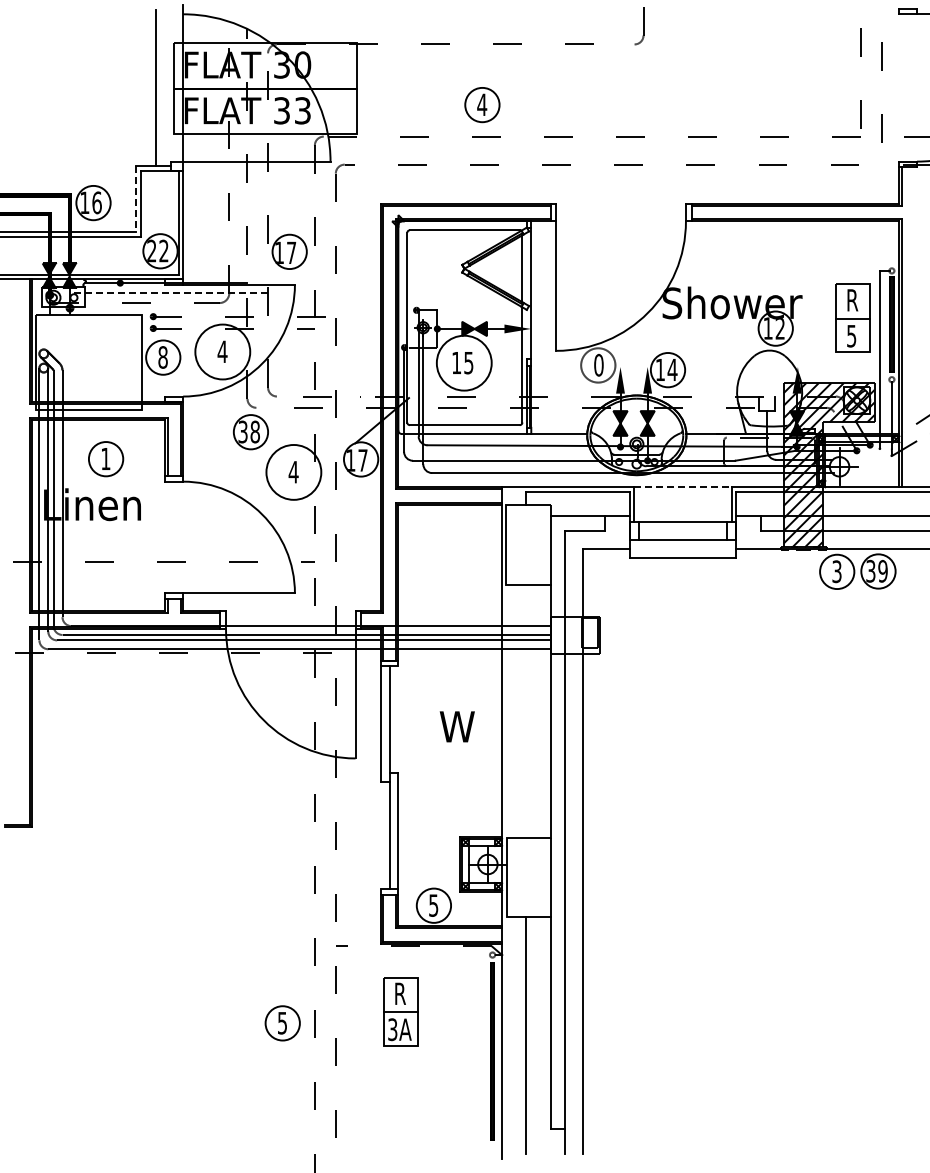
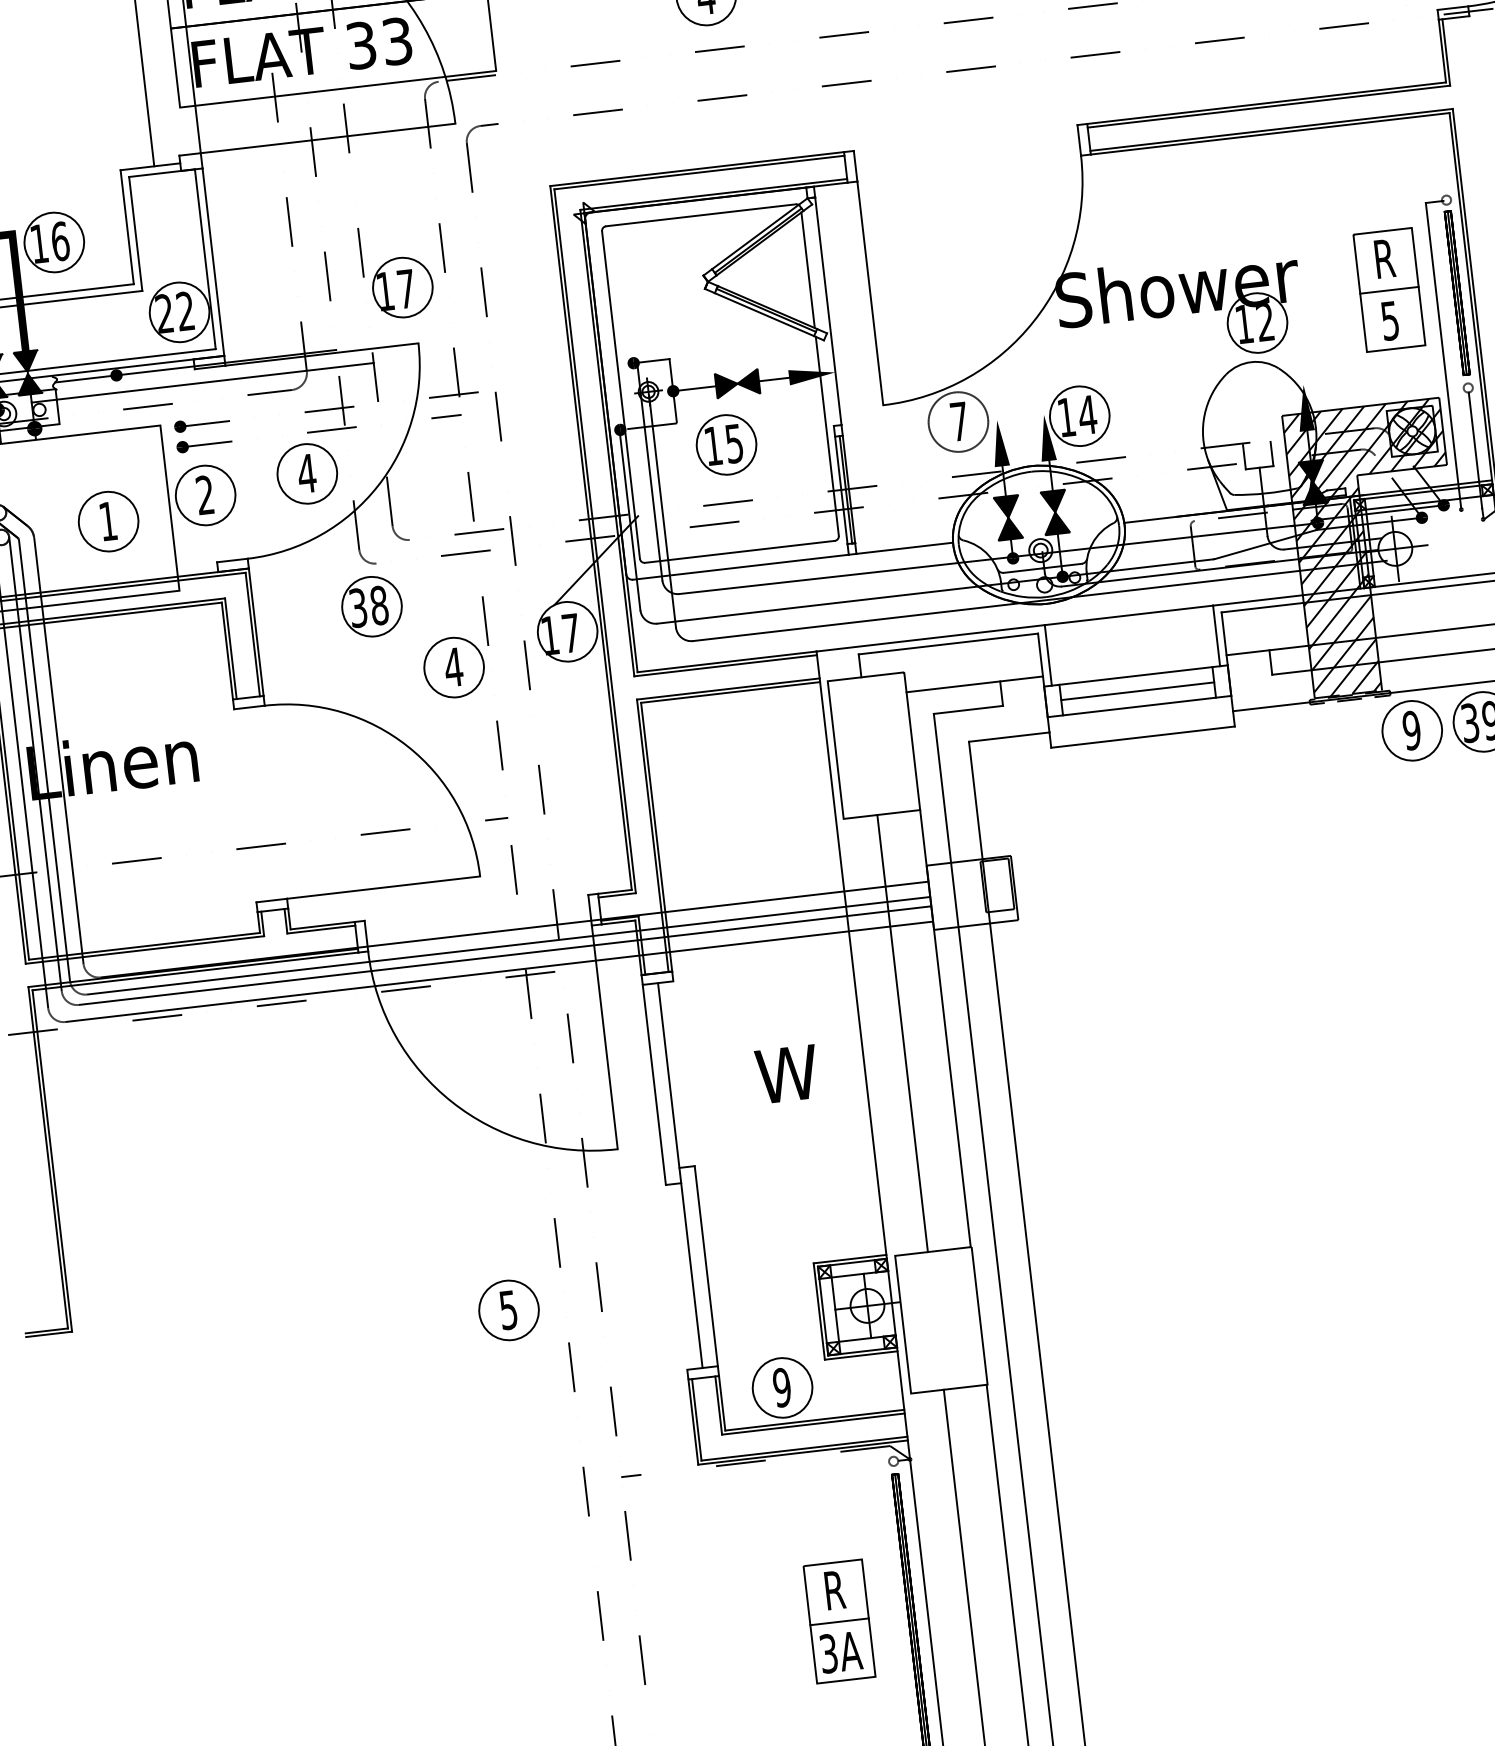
line: (136, 199) -> (127, 227), dashed -> solid
line: (168, 293) -> (201, 383), dashed -> solid
circle: (222, 351) -> (306, 473), size x0.62
text: (162, 357) -> (204, 495), 8 -> 2
circle: (464, 363) -> (727, 445), size x0.62
text: (598, 364) -> (958, 420), 0 -> 7
part: (106, 459) -> (109, 522), moved
circle: (293, 472) -> (453, 667), size x0.62
line: (682, 487) -> (1128, 616), dashed -> solid
line: (682, 531) -> (1137, 691), added
text: (836, 571) -> (1410, 730), 3 -> 9
line: (525, 710) -> (901, 1032), added
text: (433, 905) -> (781, 1387), 5 -> 9
part: (400, 1011) -> (838, 1620), moved
part: (282, 1023) -> (508, 1310), moved

